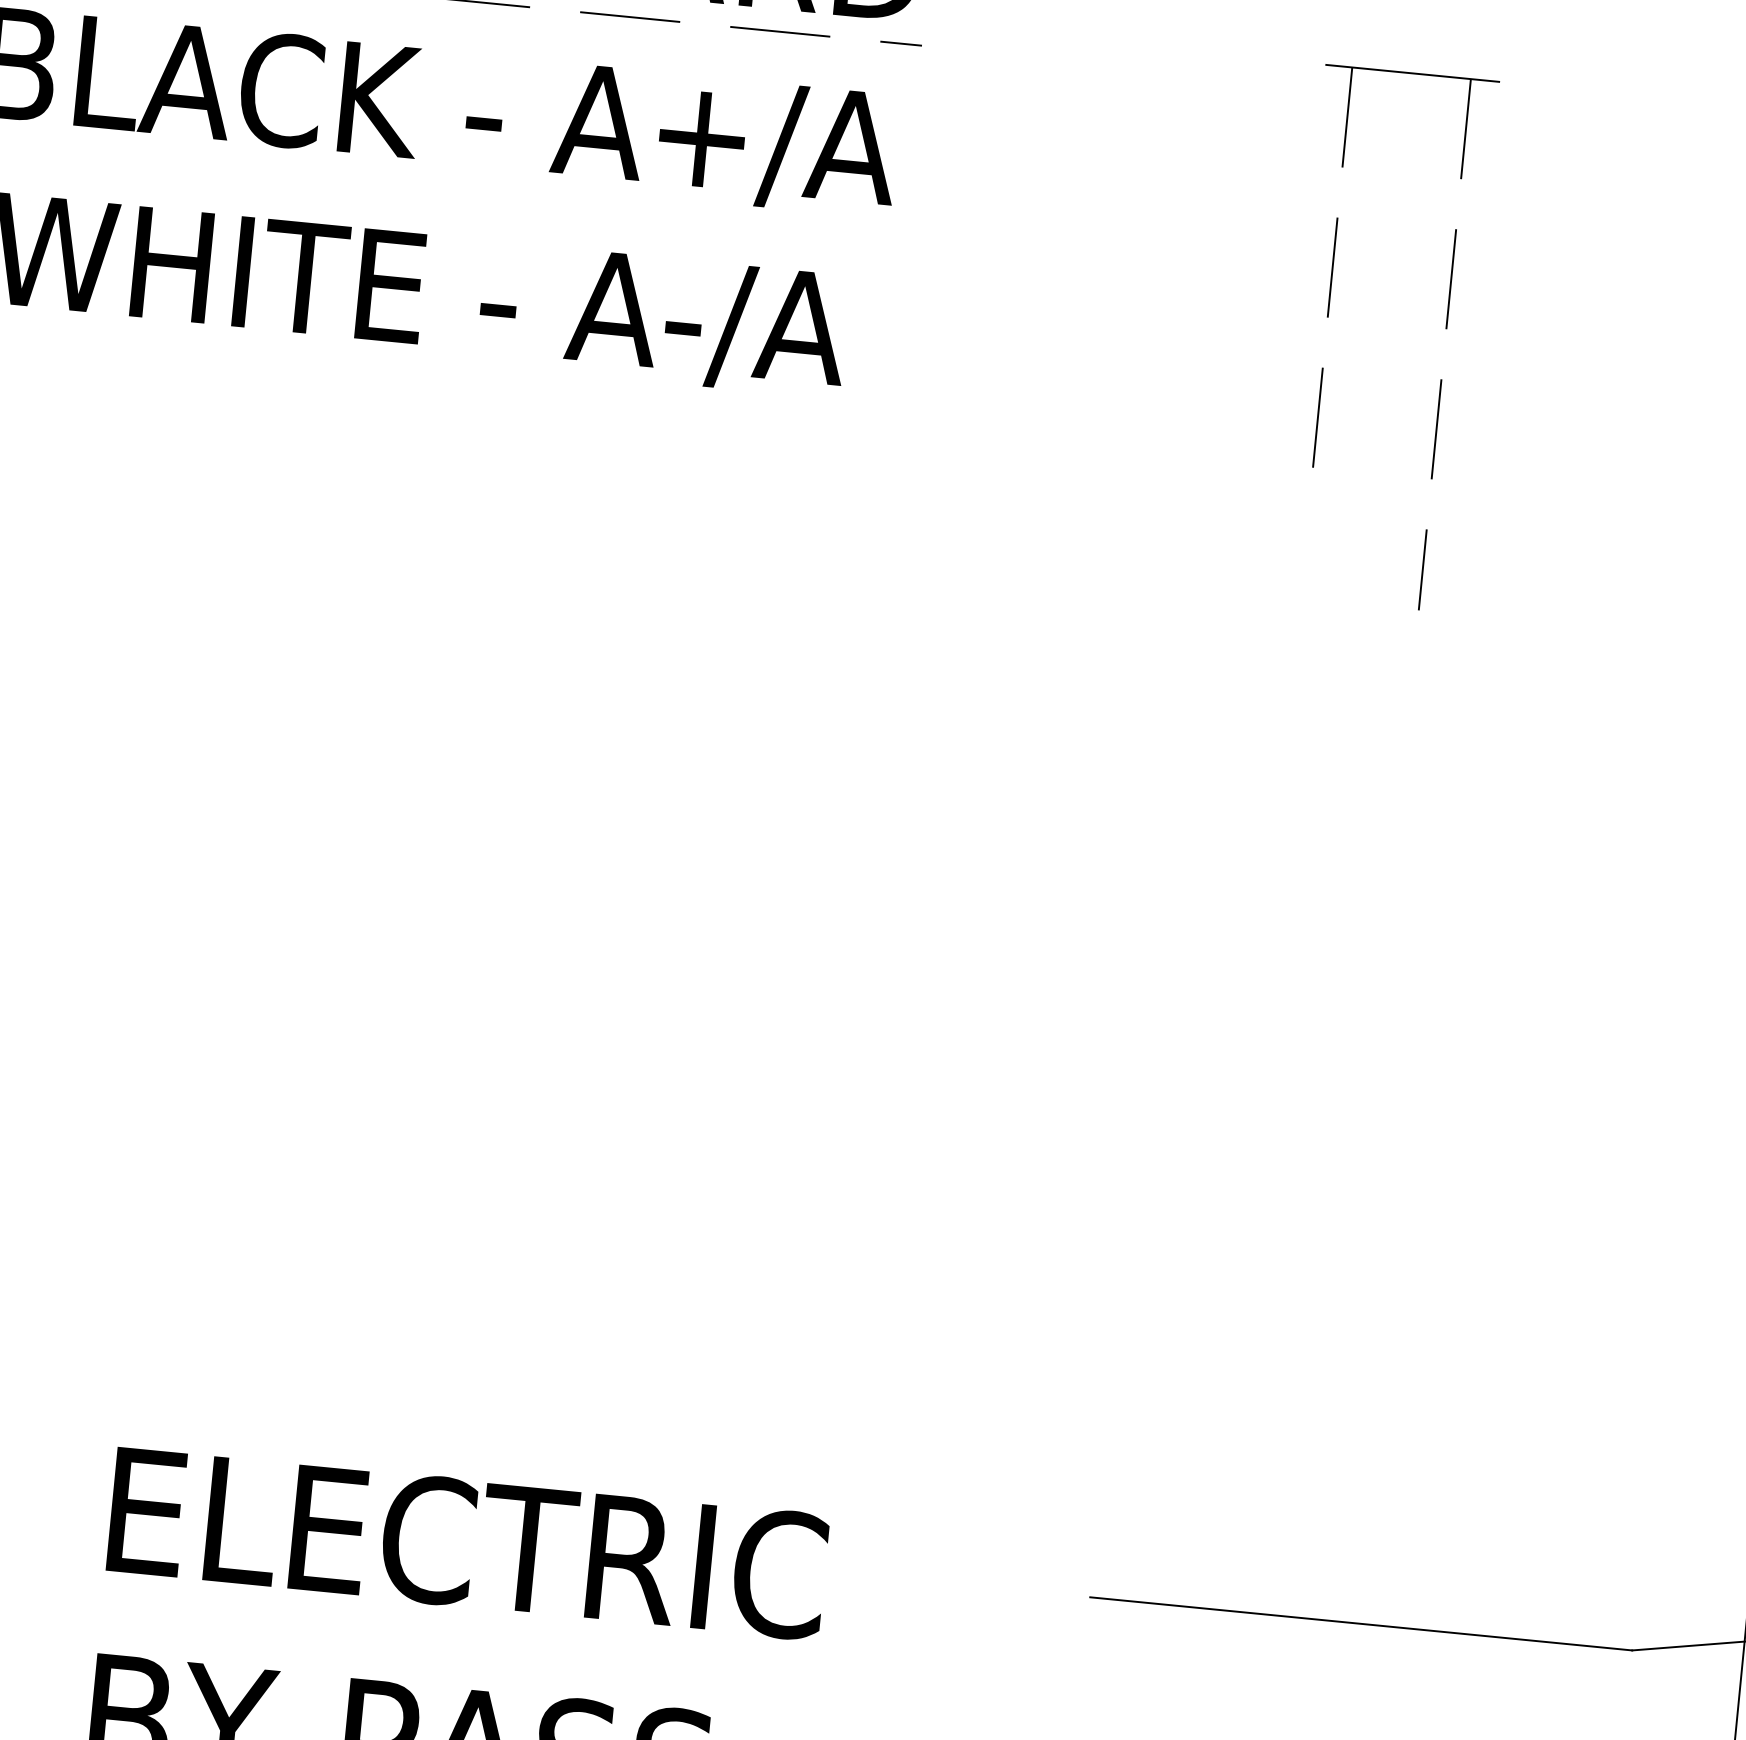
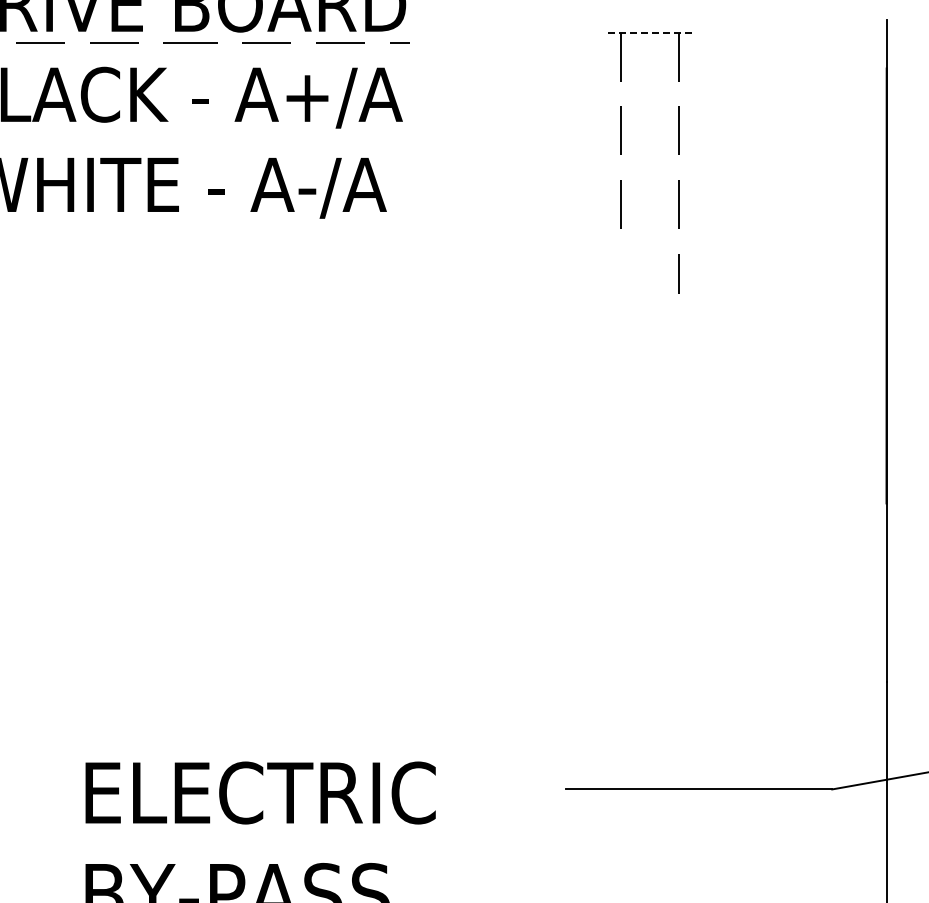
line: (1413, 73) -> (650, 32), solid -> dashed

